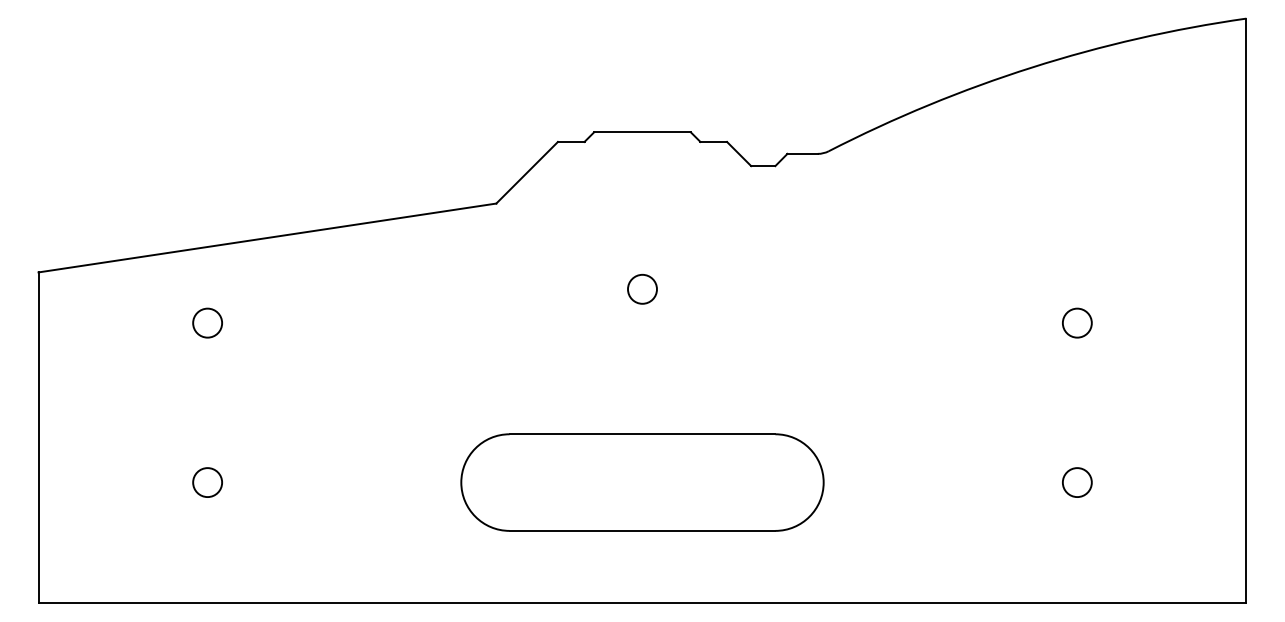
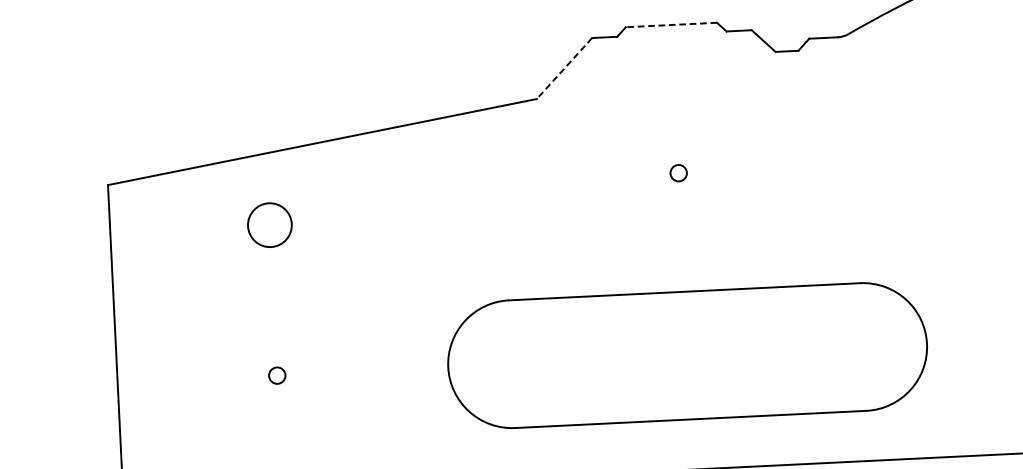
line: (642, 132) -> (671, 25), solid -> dashed
line: (527, 172) -> (564, 68), solid -> dashed
circle: (642, 288) -> (678, 172), size x0.6
circle: (207, 322) -> (269, 224), size x1.6
circle: (207, 482) -> (277, 375), size x0.6
part: (642, 482) -> (687, 355), size x1.4

